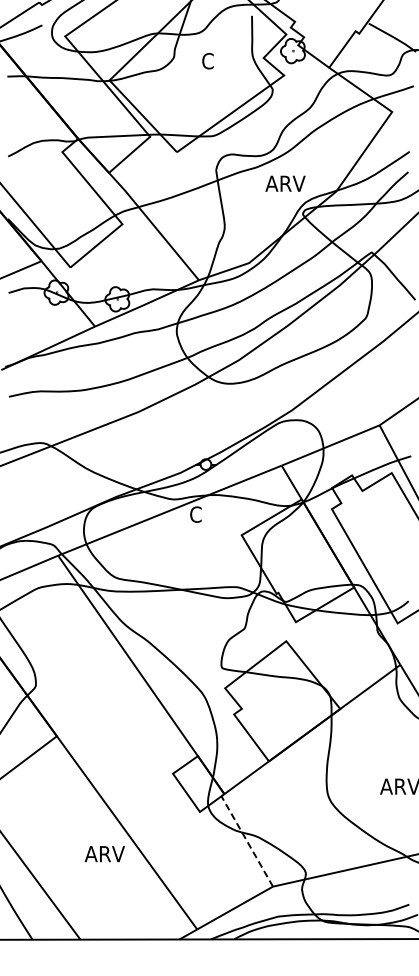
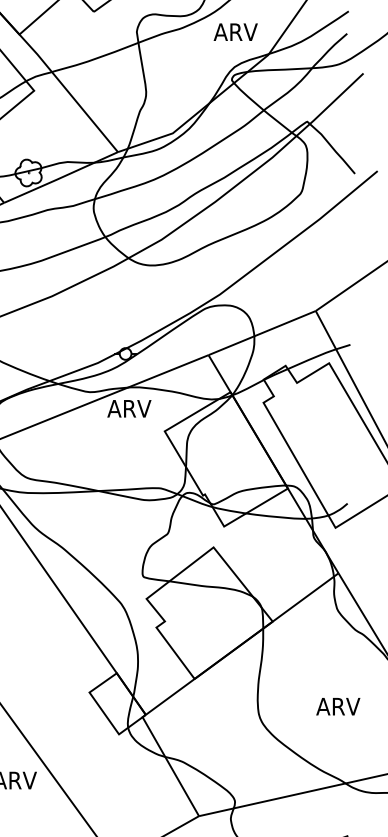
text: (285, 183) -> (235, 31), moved
text: (209, 514) -> (129, 408), C -> ARV
line: (246, 839) -> (170, 764), dashed -> solid

